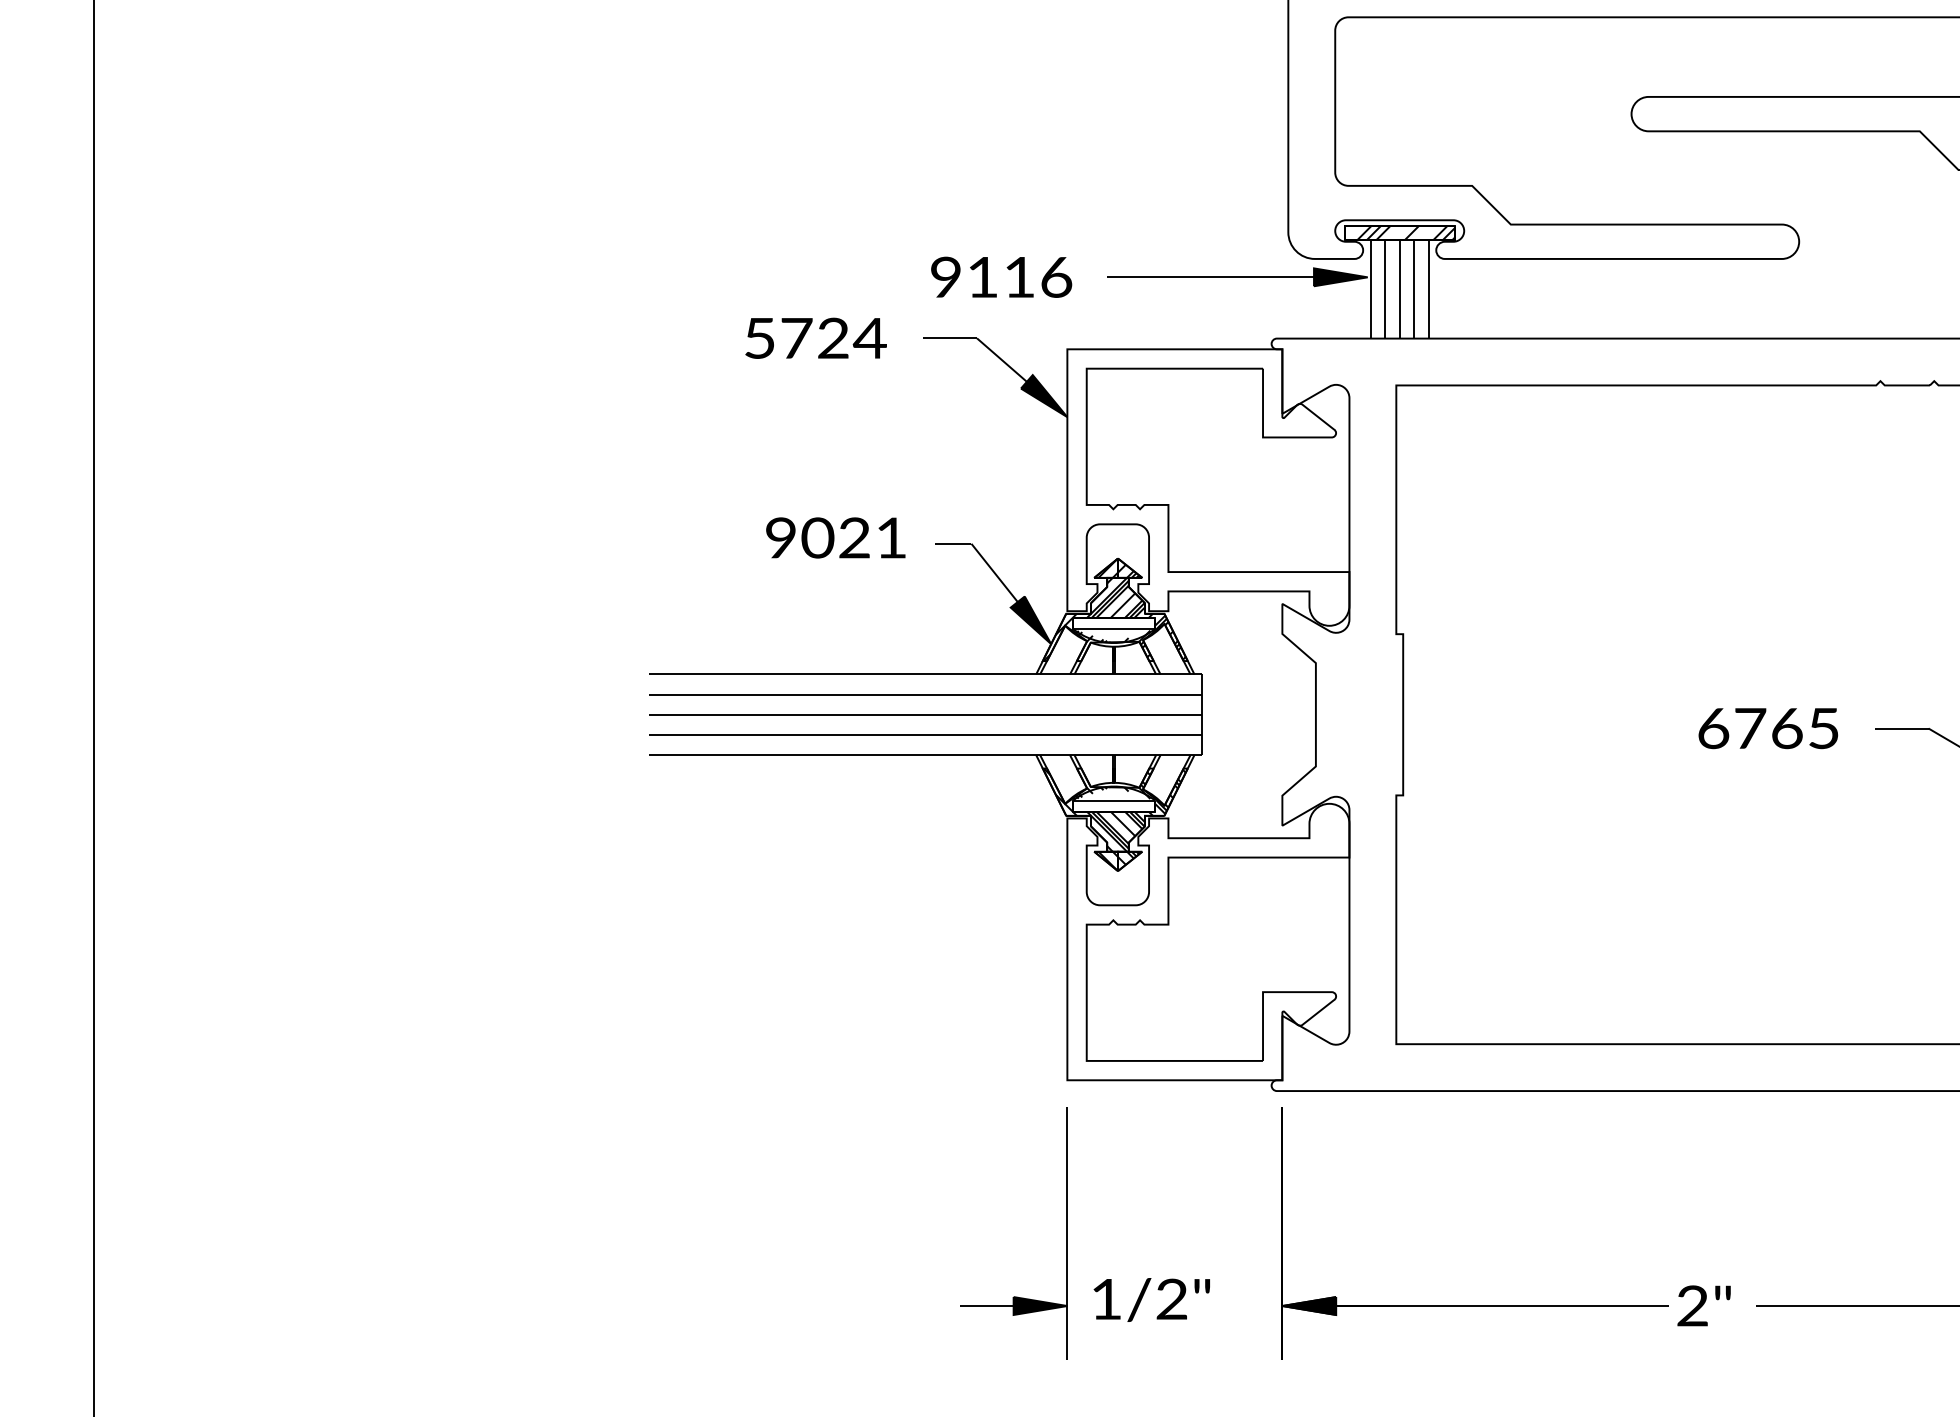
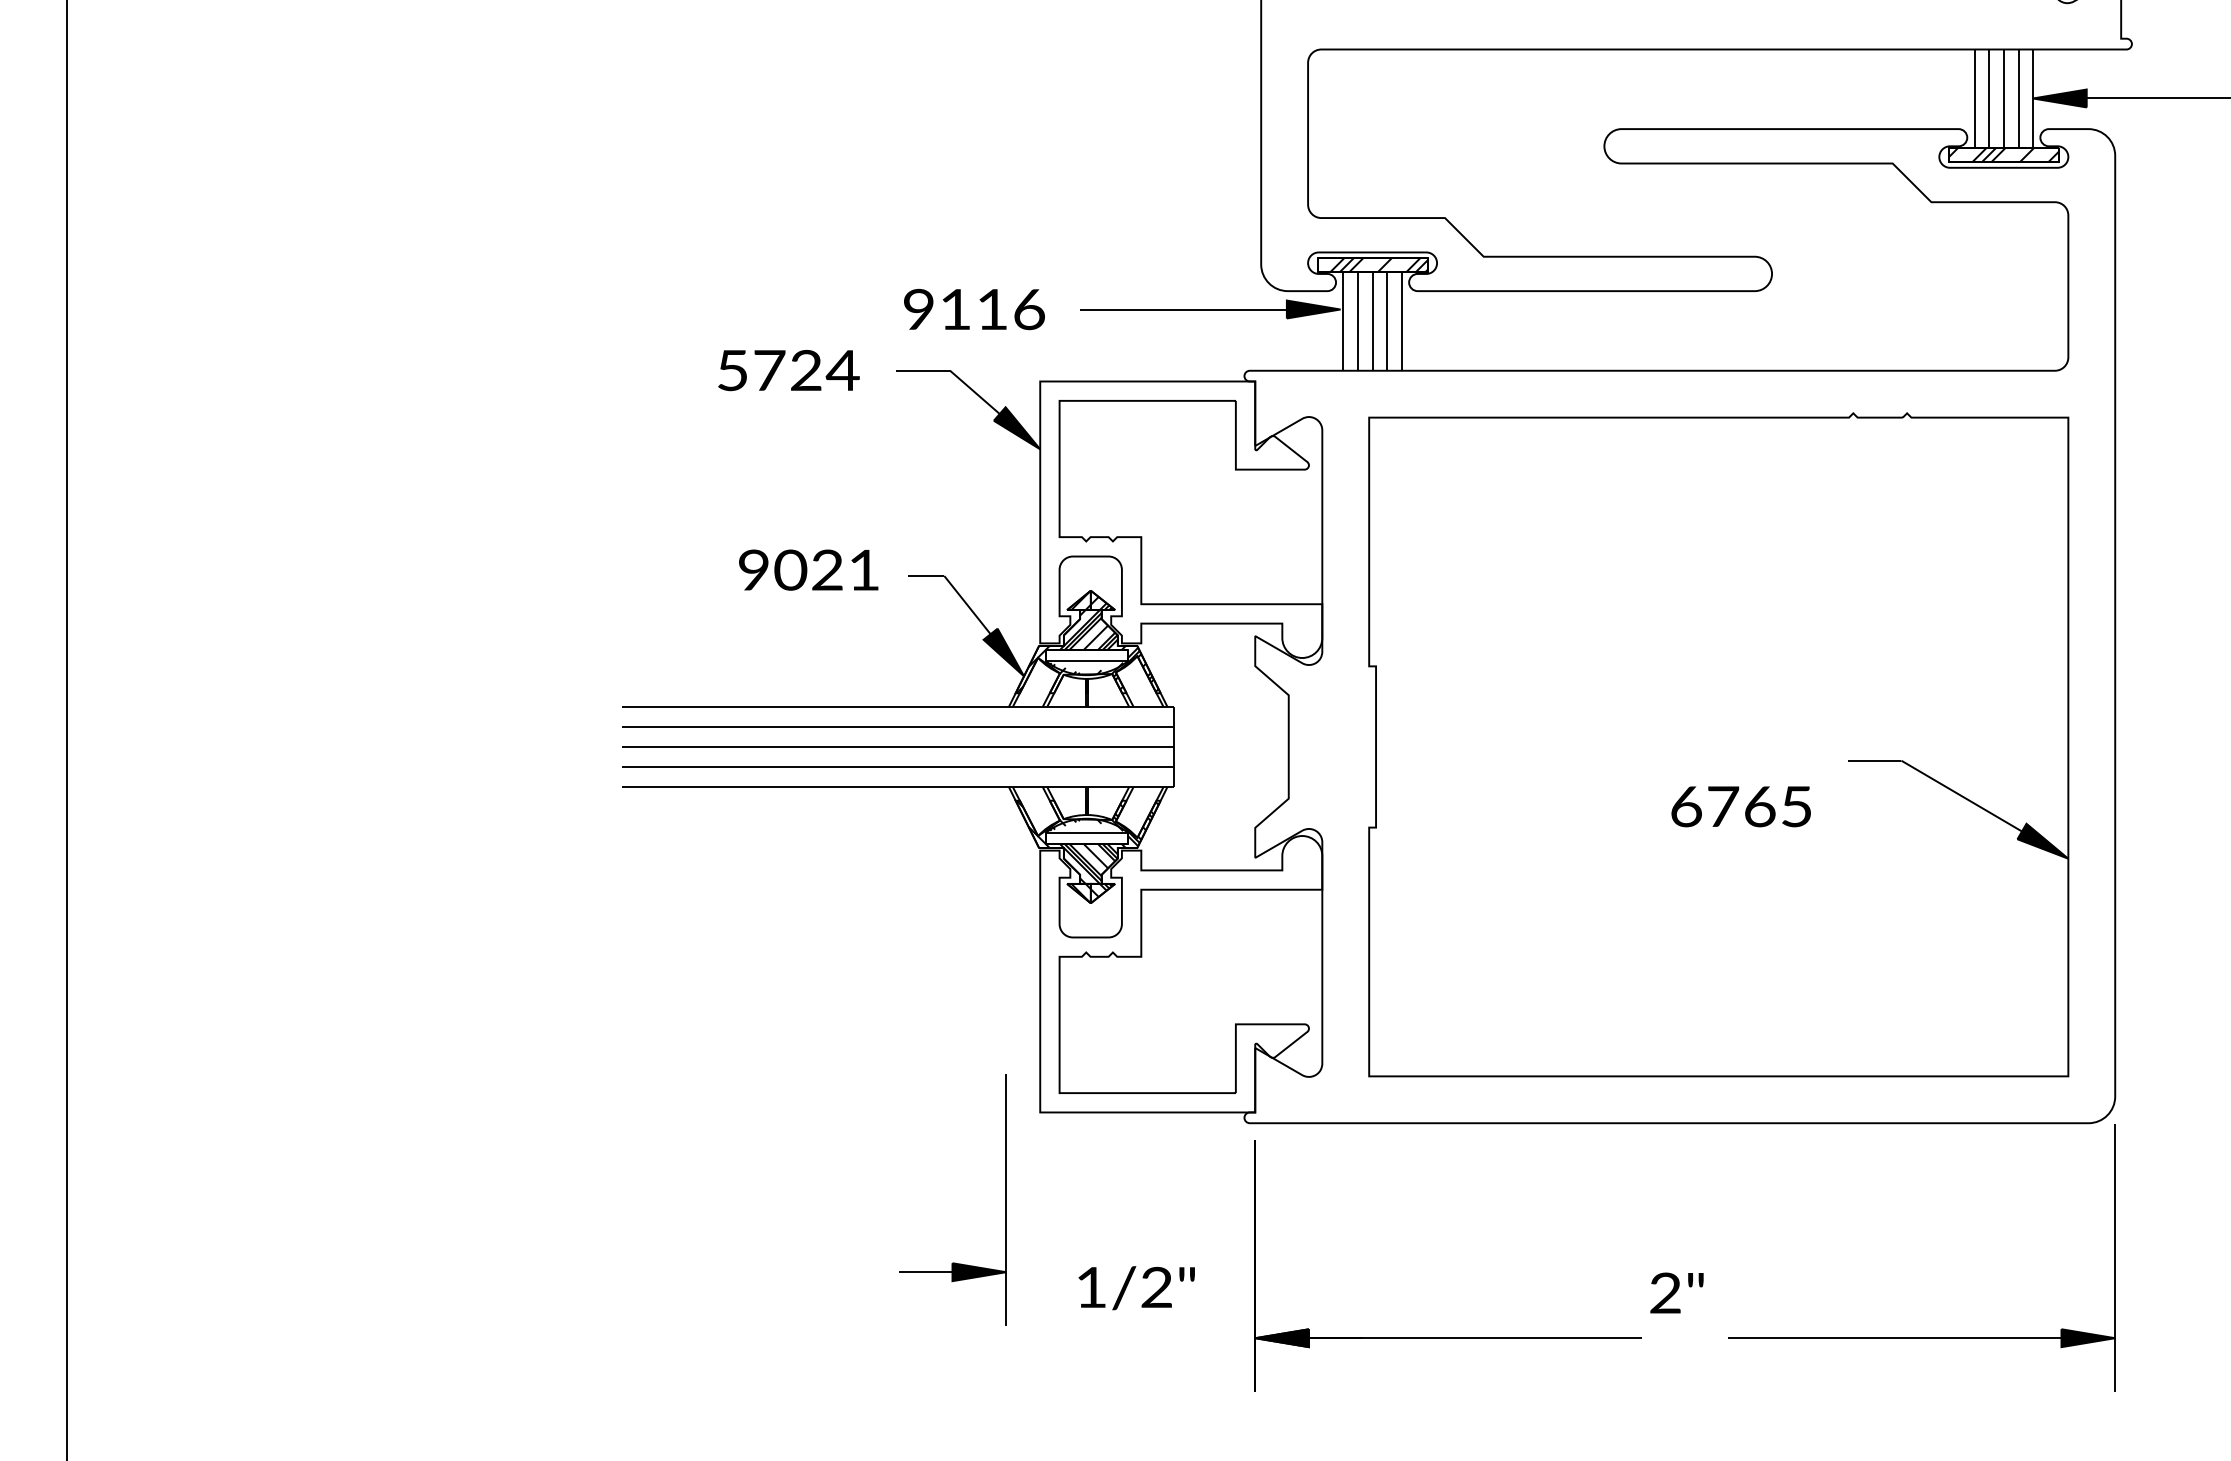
text: (1767, 728) -> (1740, 806), moved
part: (1066, 1233) -> (1005, 1199), moved
text: (1151, 1300) -> (1136, 1288), moved
text: (1703, 1305) -> (1676, 1292), moved

